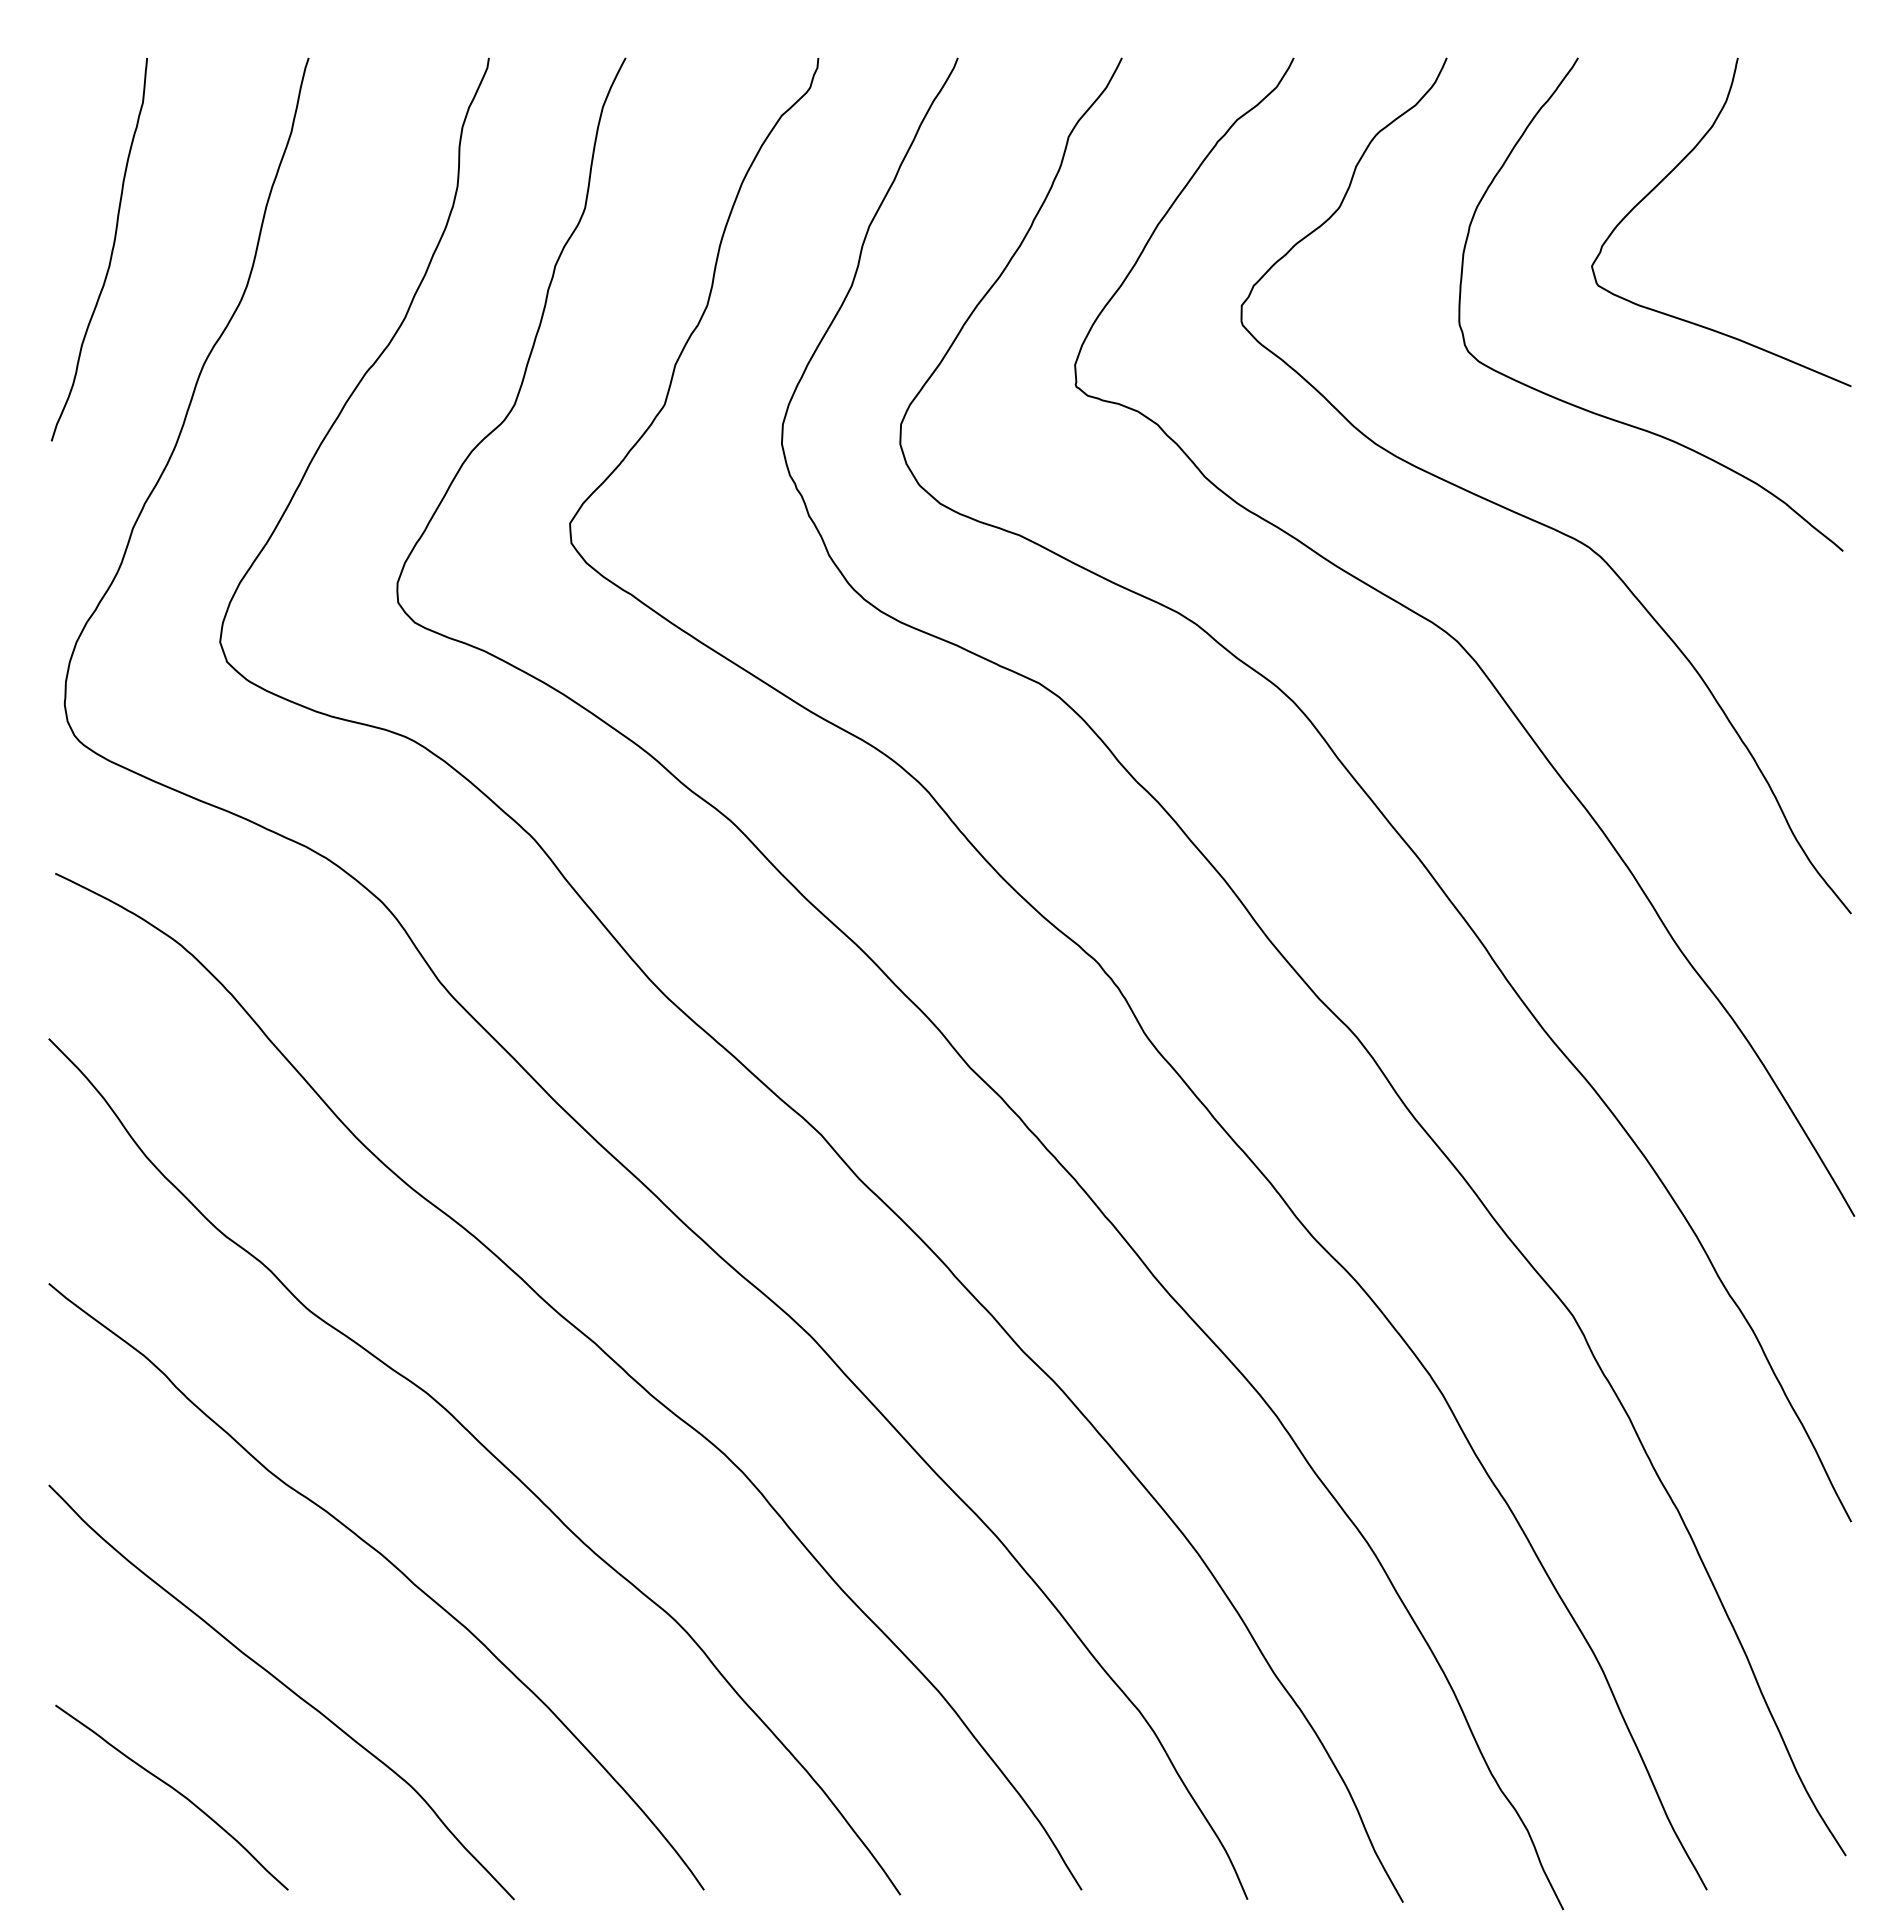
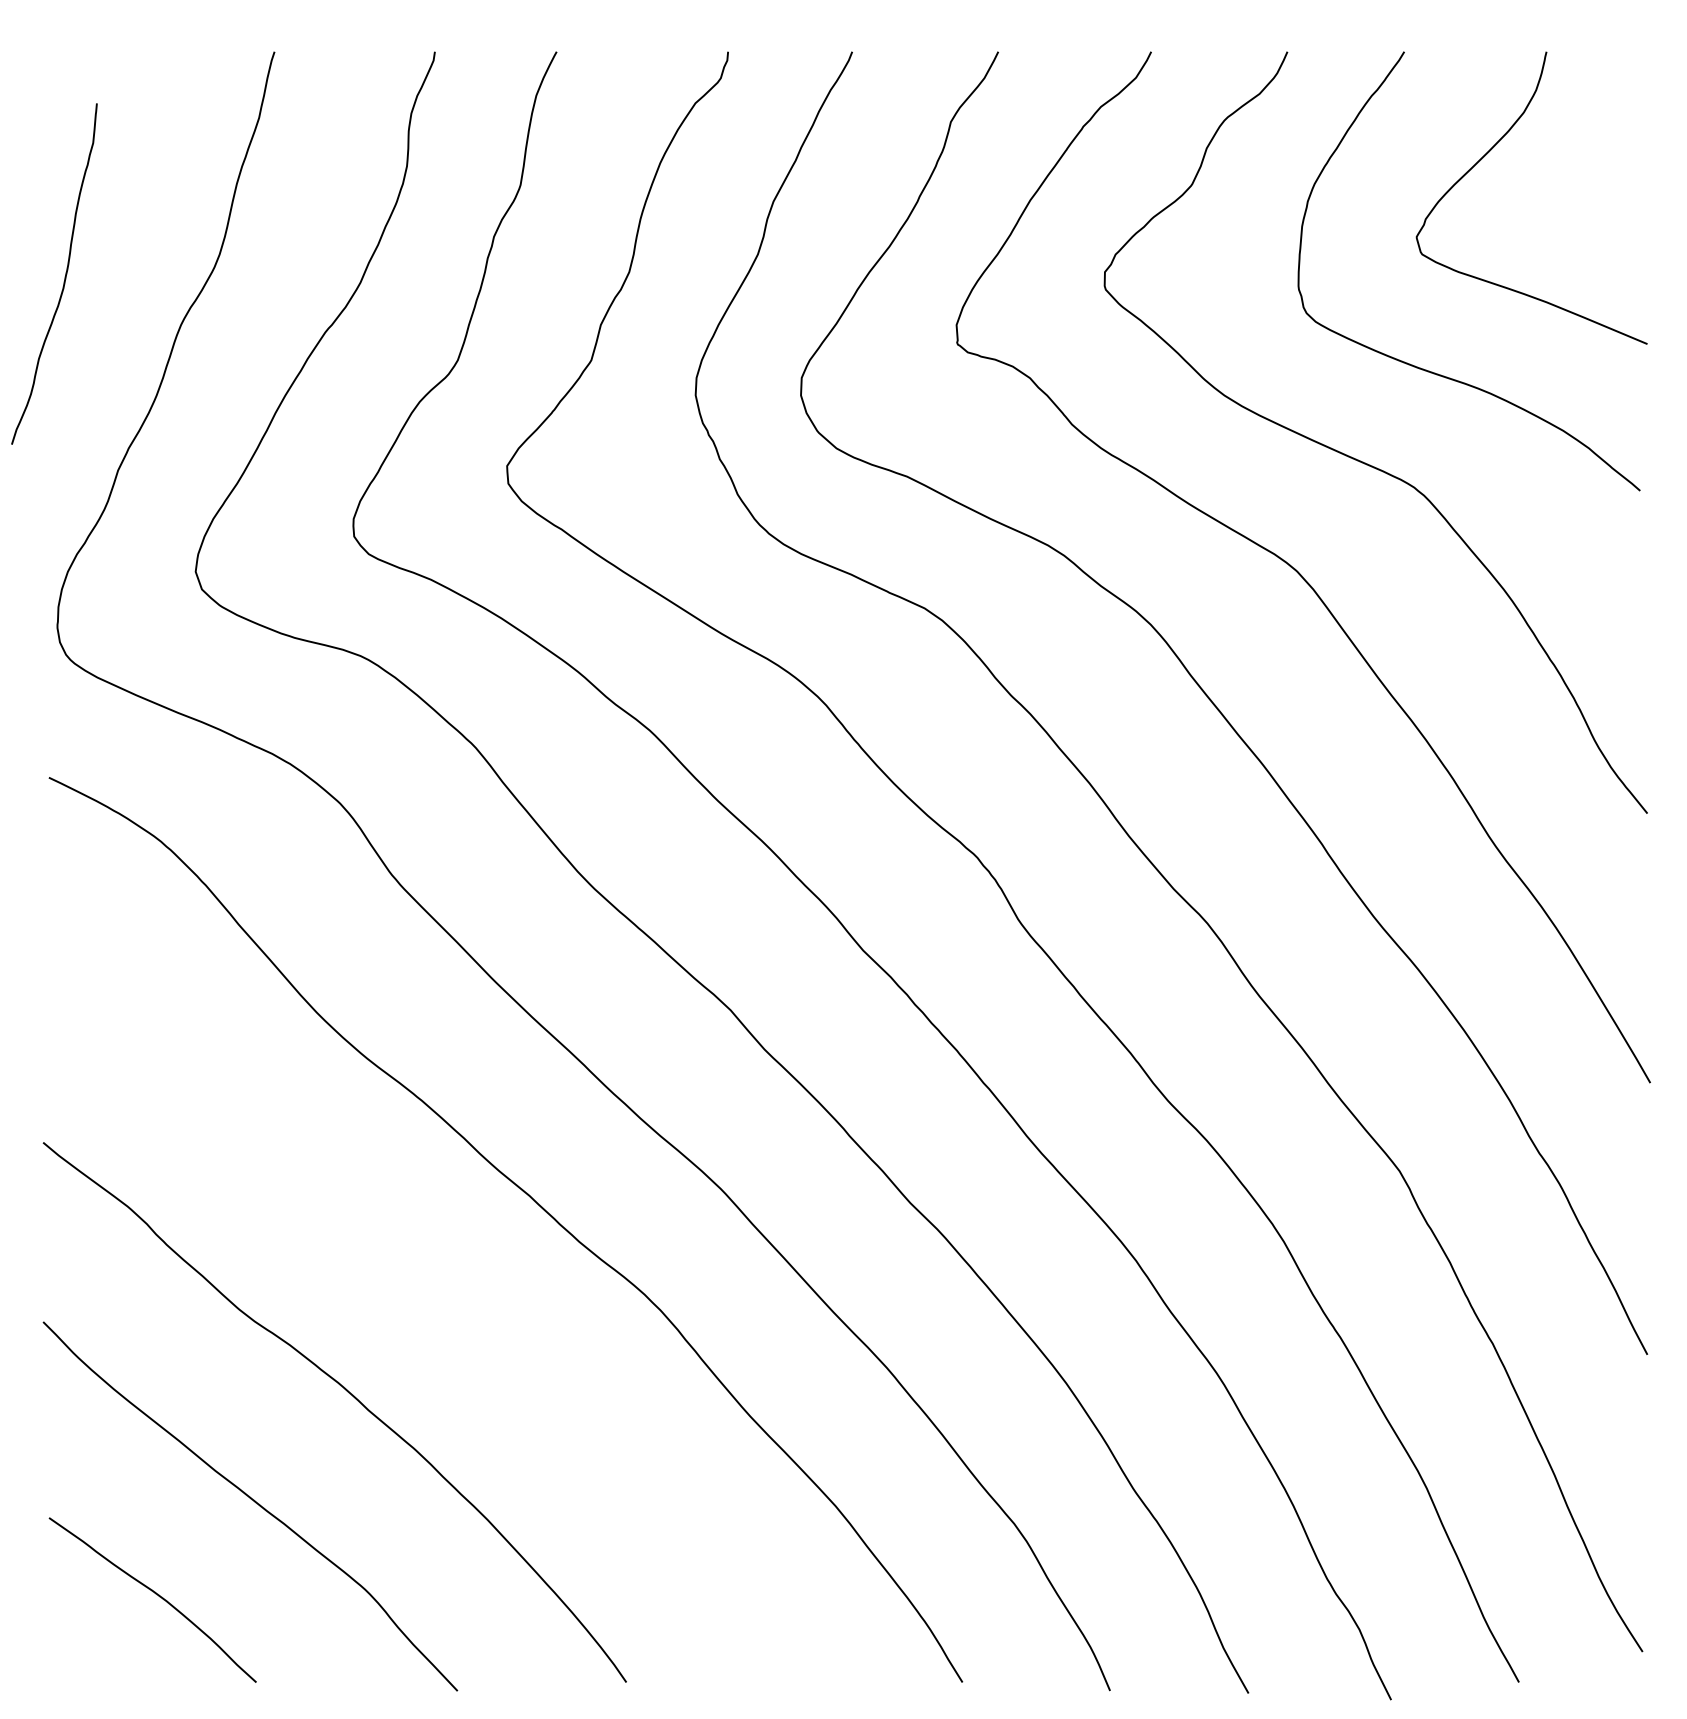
curve: (111, 249) -> (65, 273), moved
curve: (488, 1452) -> (434, 1292), removed

